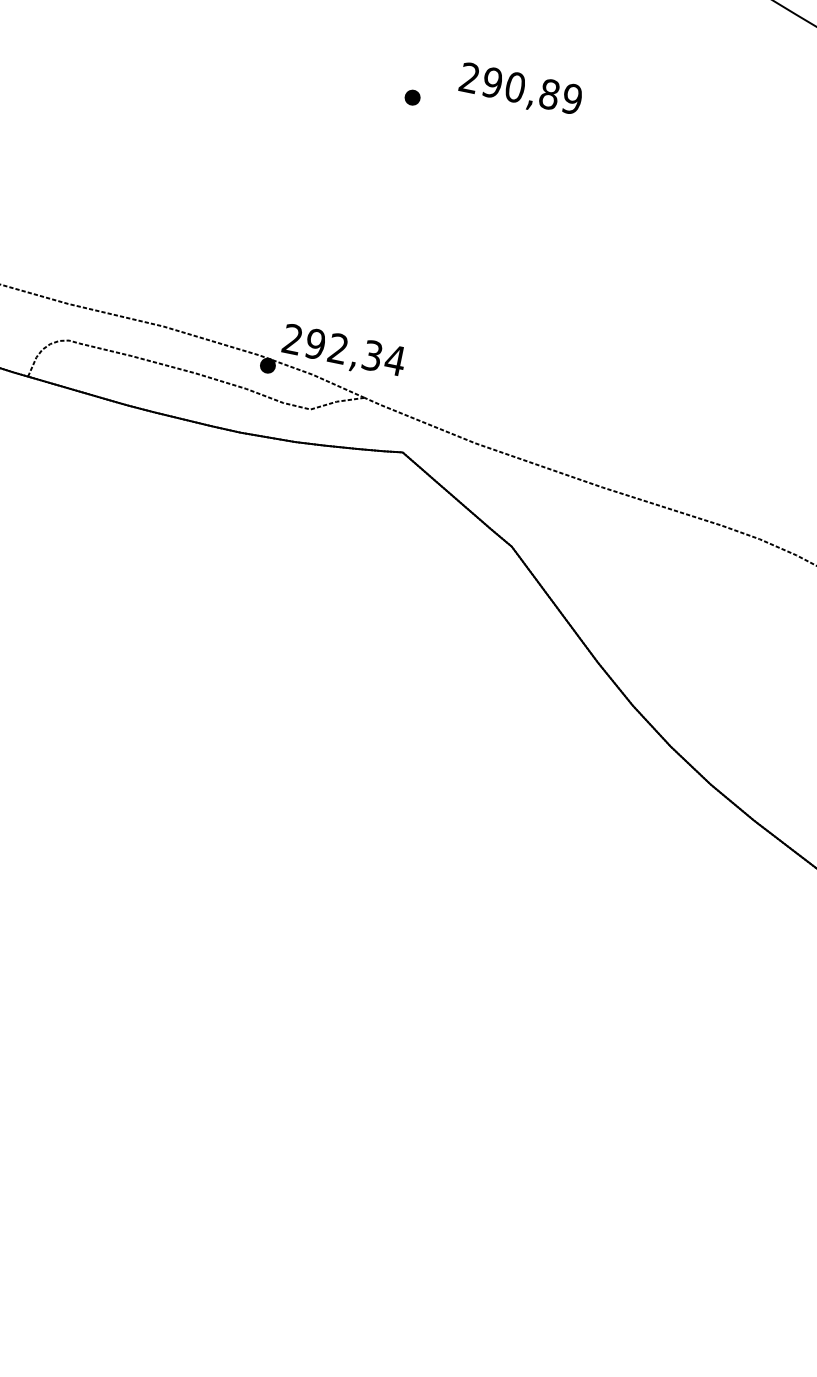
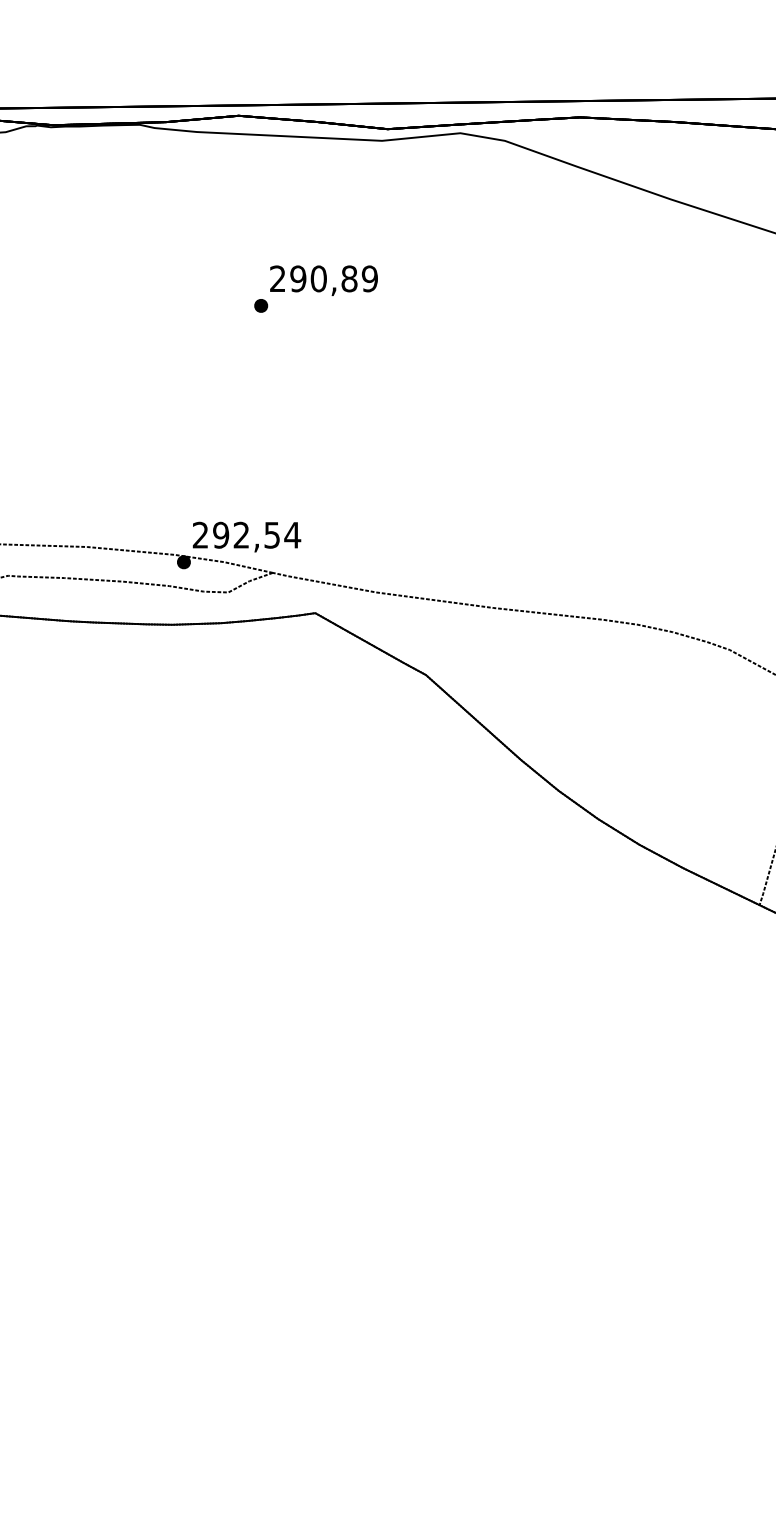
text: (520, 90) -> (323, 280), moved
text: (372, 354) -> (272, 534), 292,34 -> 292,54

